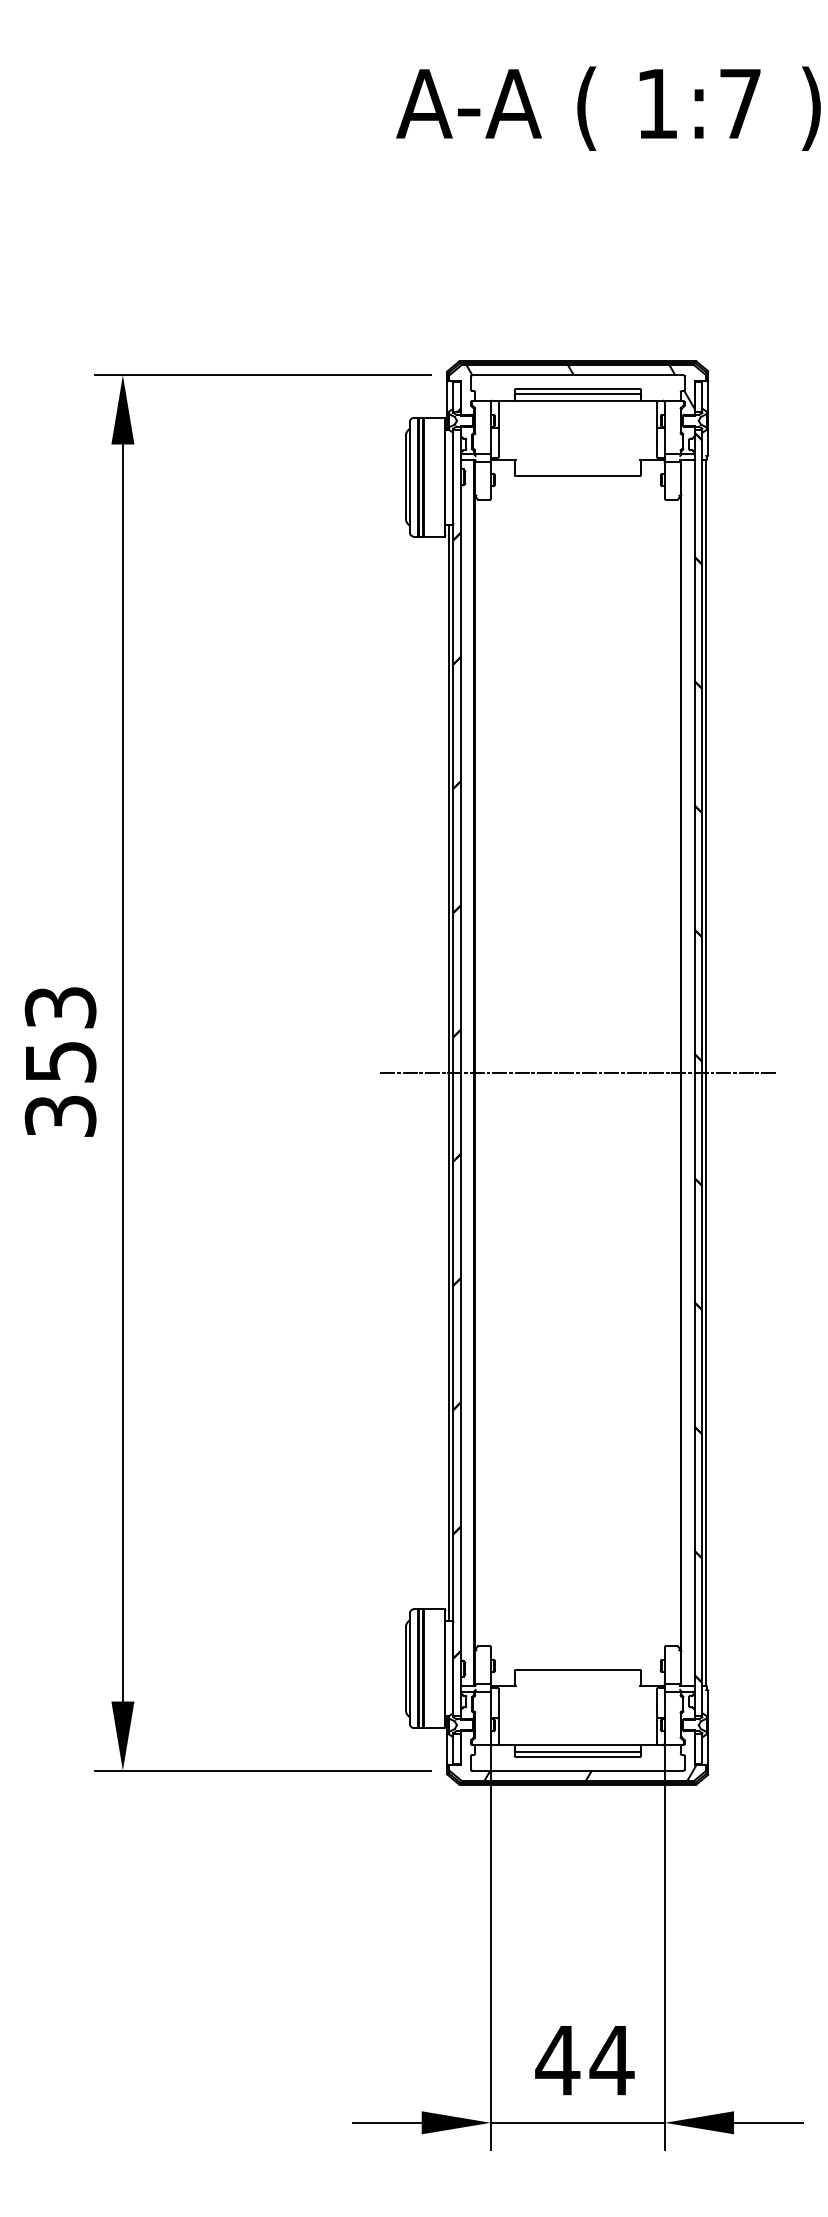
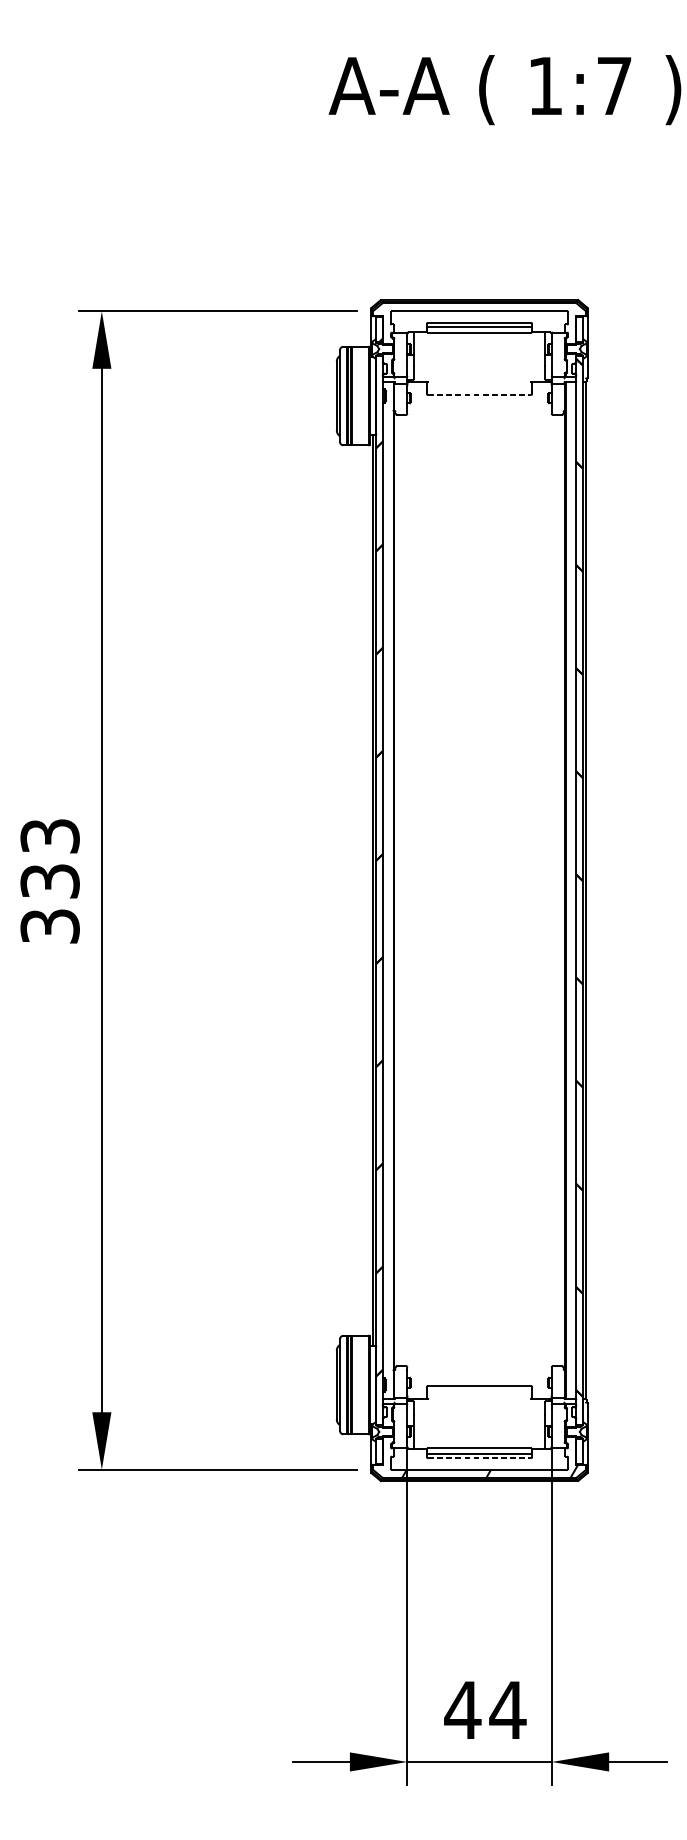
hatch: (580, 386) -> (481, 320), removed
line: (578, 476) -> (480, 395), solid -> dashed
text: (59, 1061) -> (49, 880), 353 -> 333
line: (577, 1073) -> (479, 890), removed
line: (578, 1756) -> (480, 1457), solid -> dashed

